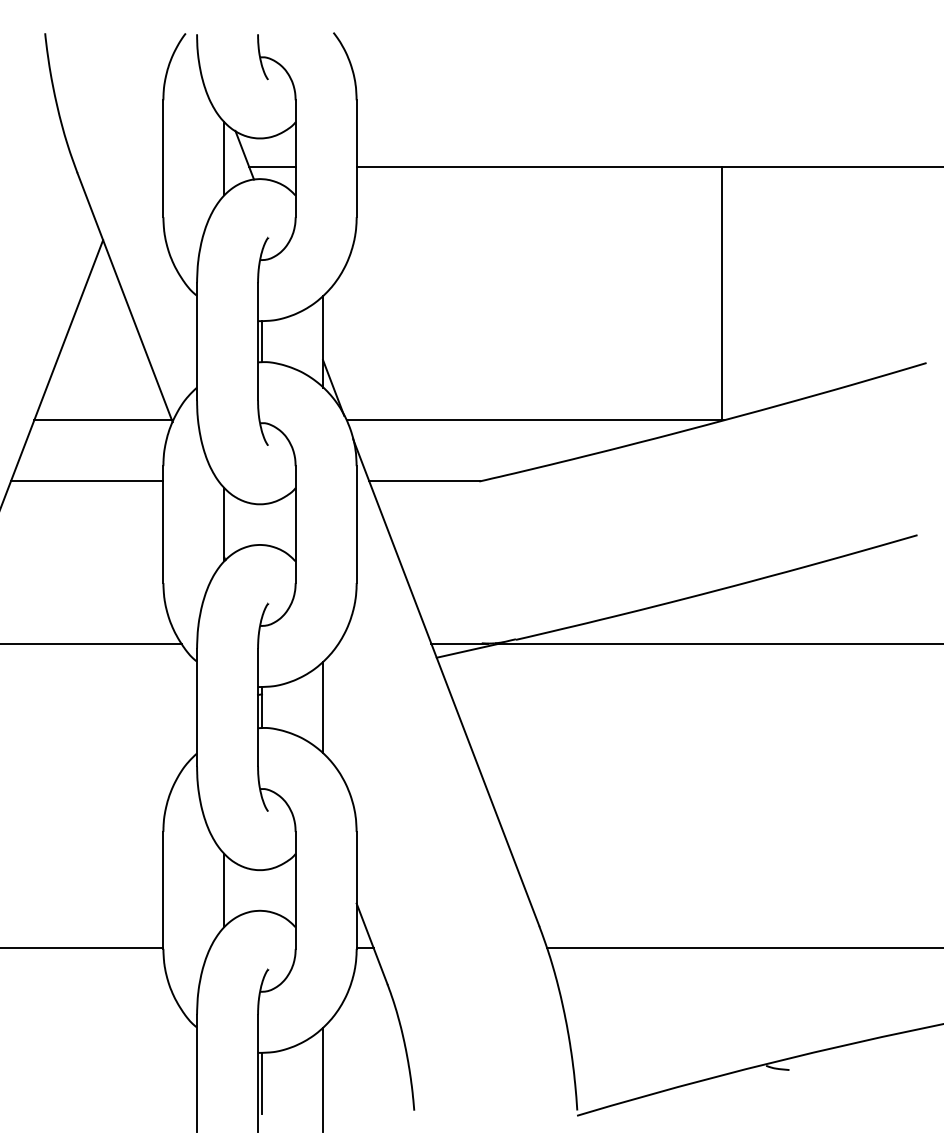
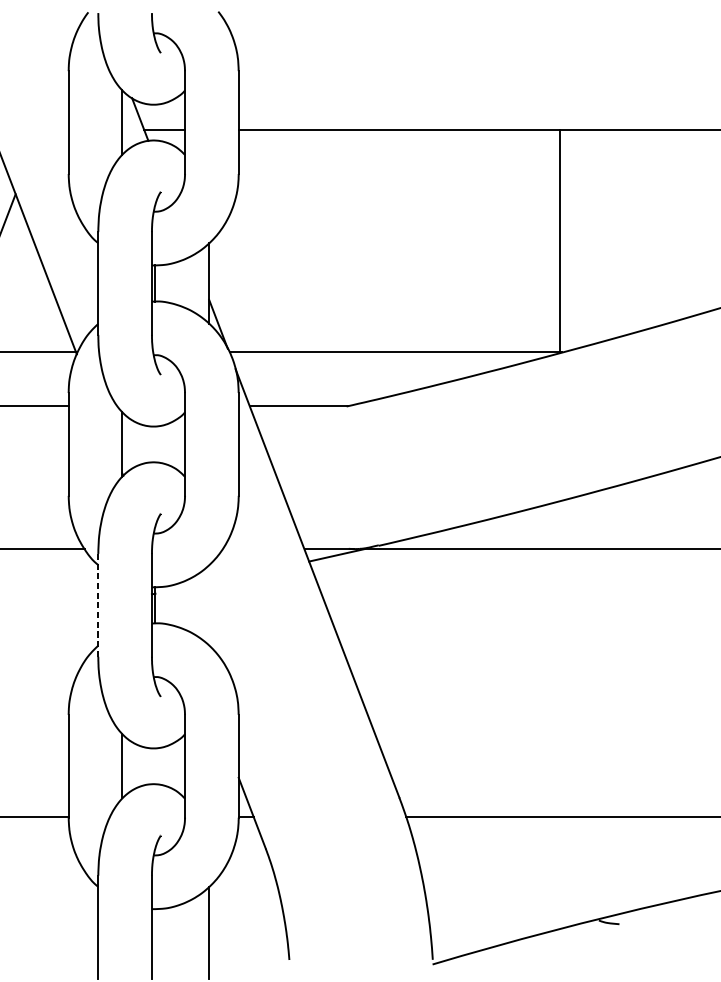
line: (323, 707) -> (209, 605), removed
line: (197, 708) -> (98, 606), solid -> dashed
line: (262, 1083) -> (155, 936), removed

